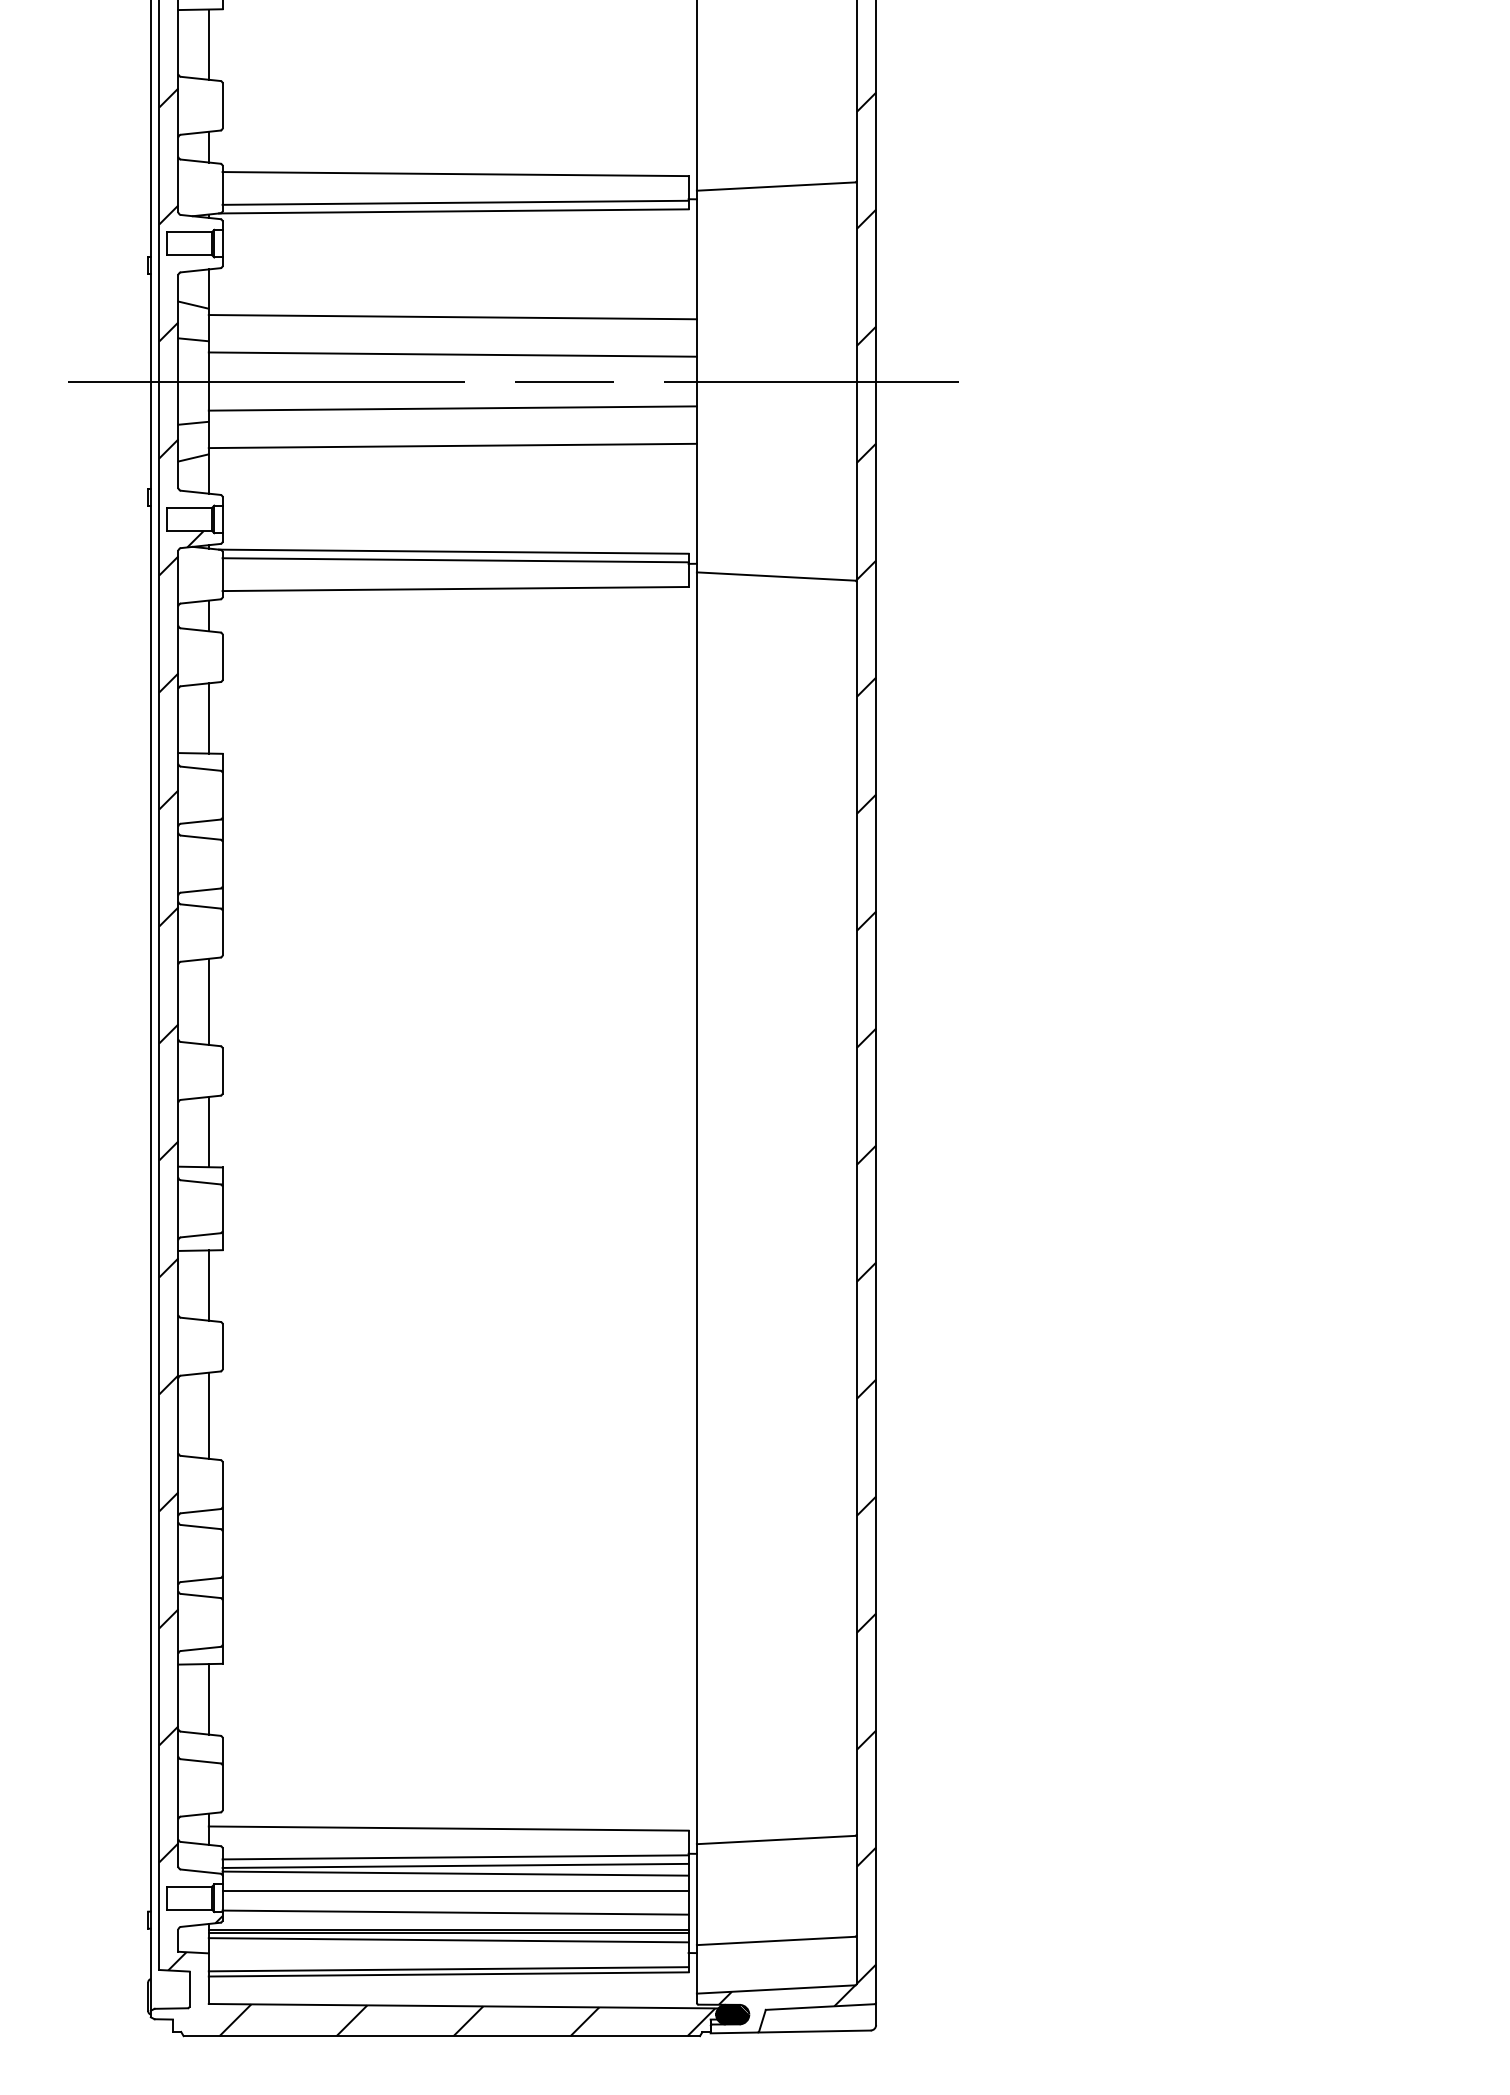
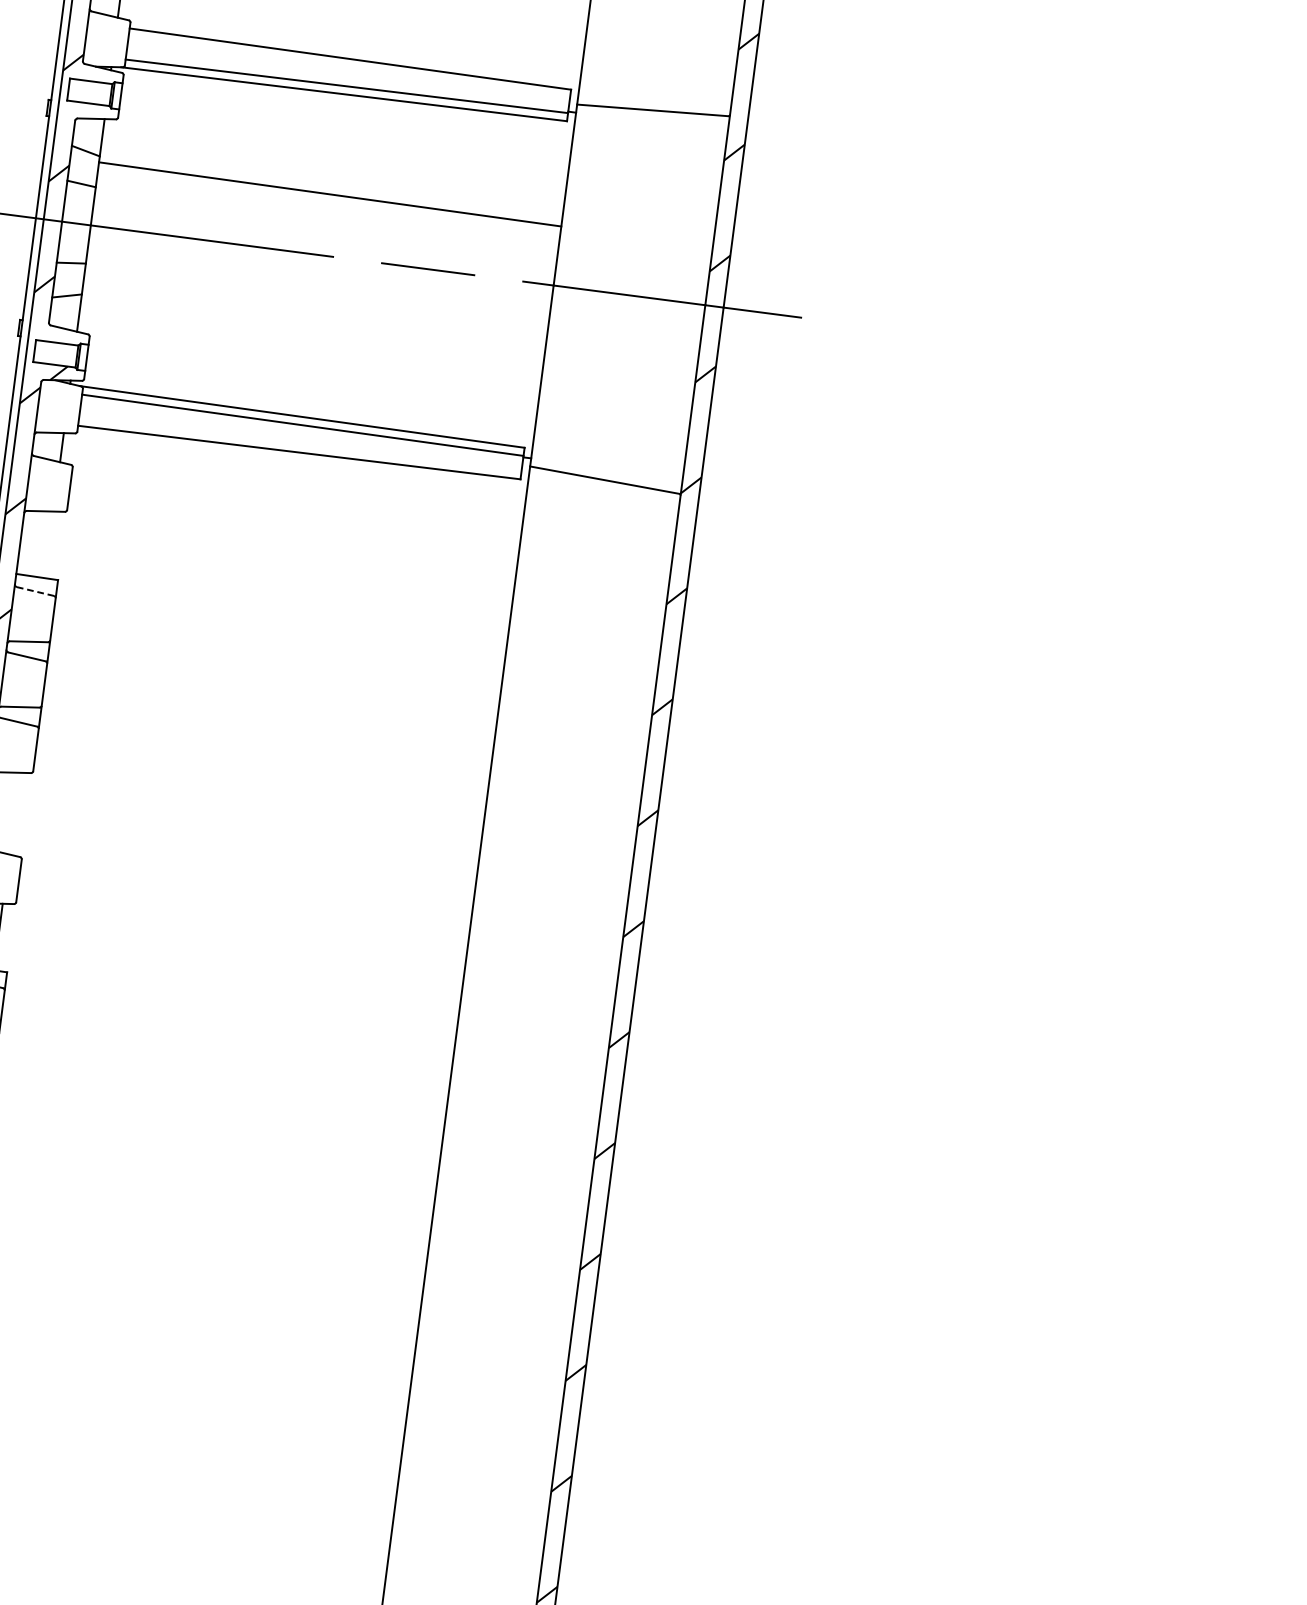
line: (452, 354) -> (325, 229), removed
line: (452, 408) -> (318, 280), removed
line: (452, 445) -> (314, 316), removed
line: (208, 718) -> (49, 544), removed
line: (200, 768) -> (35, 591), solid -> dashed
line: (208, 1001) -> (14, 813), removed

